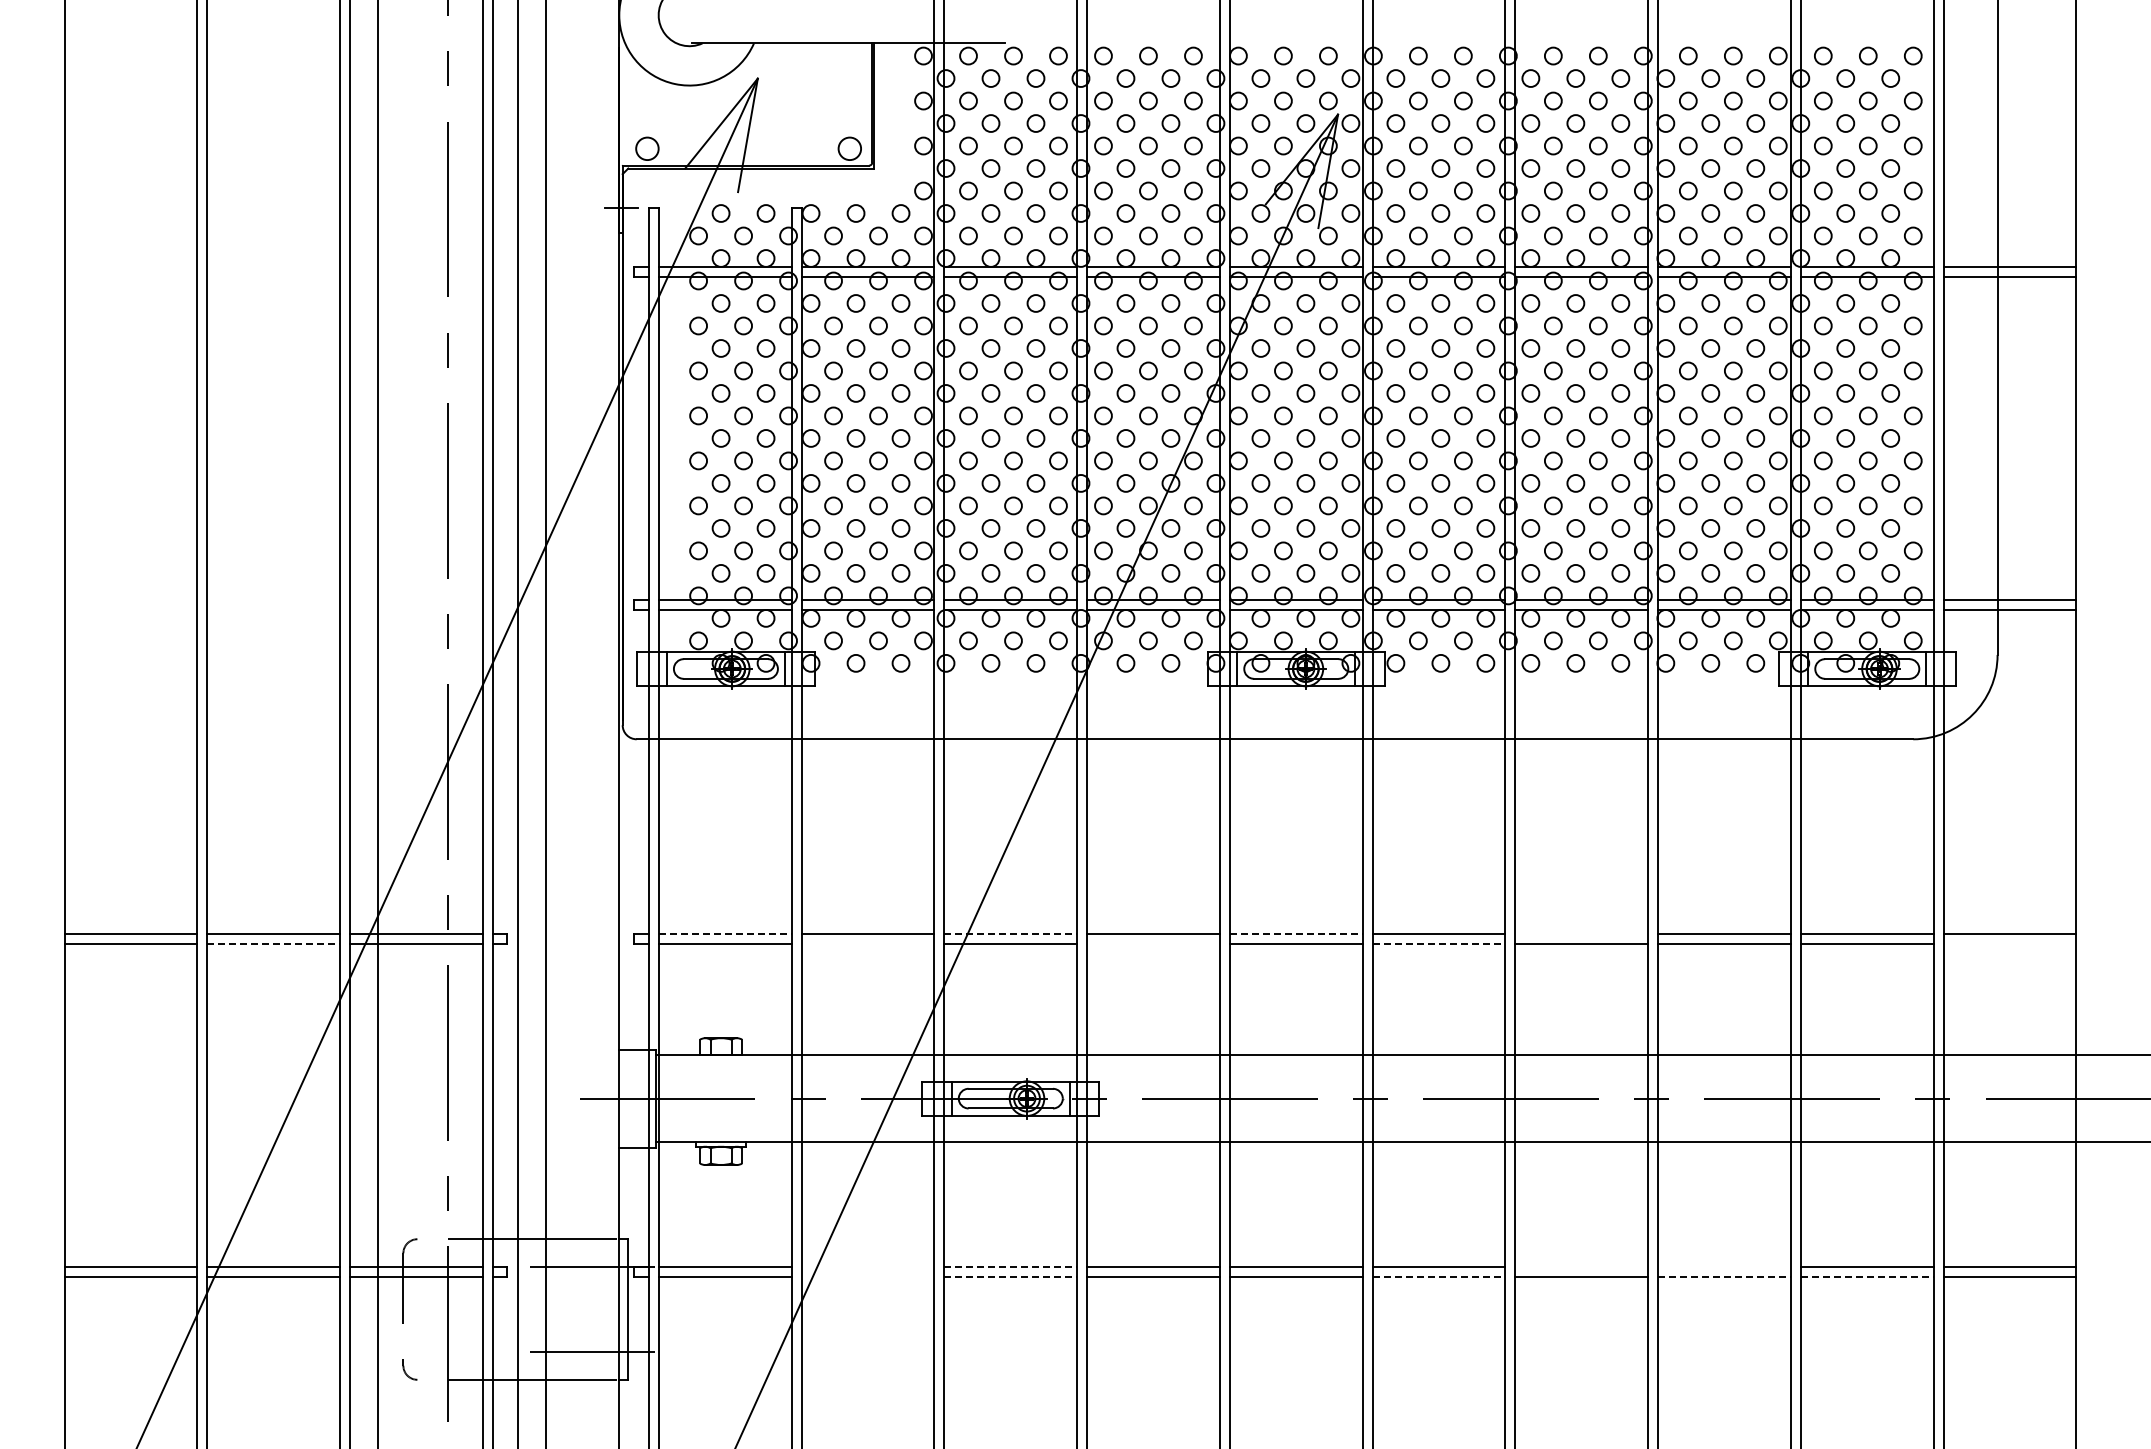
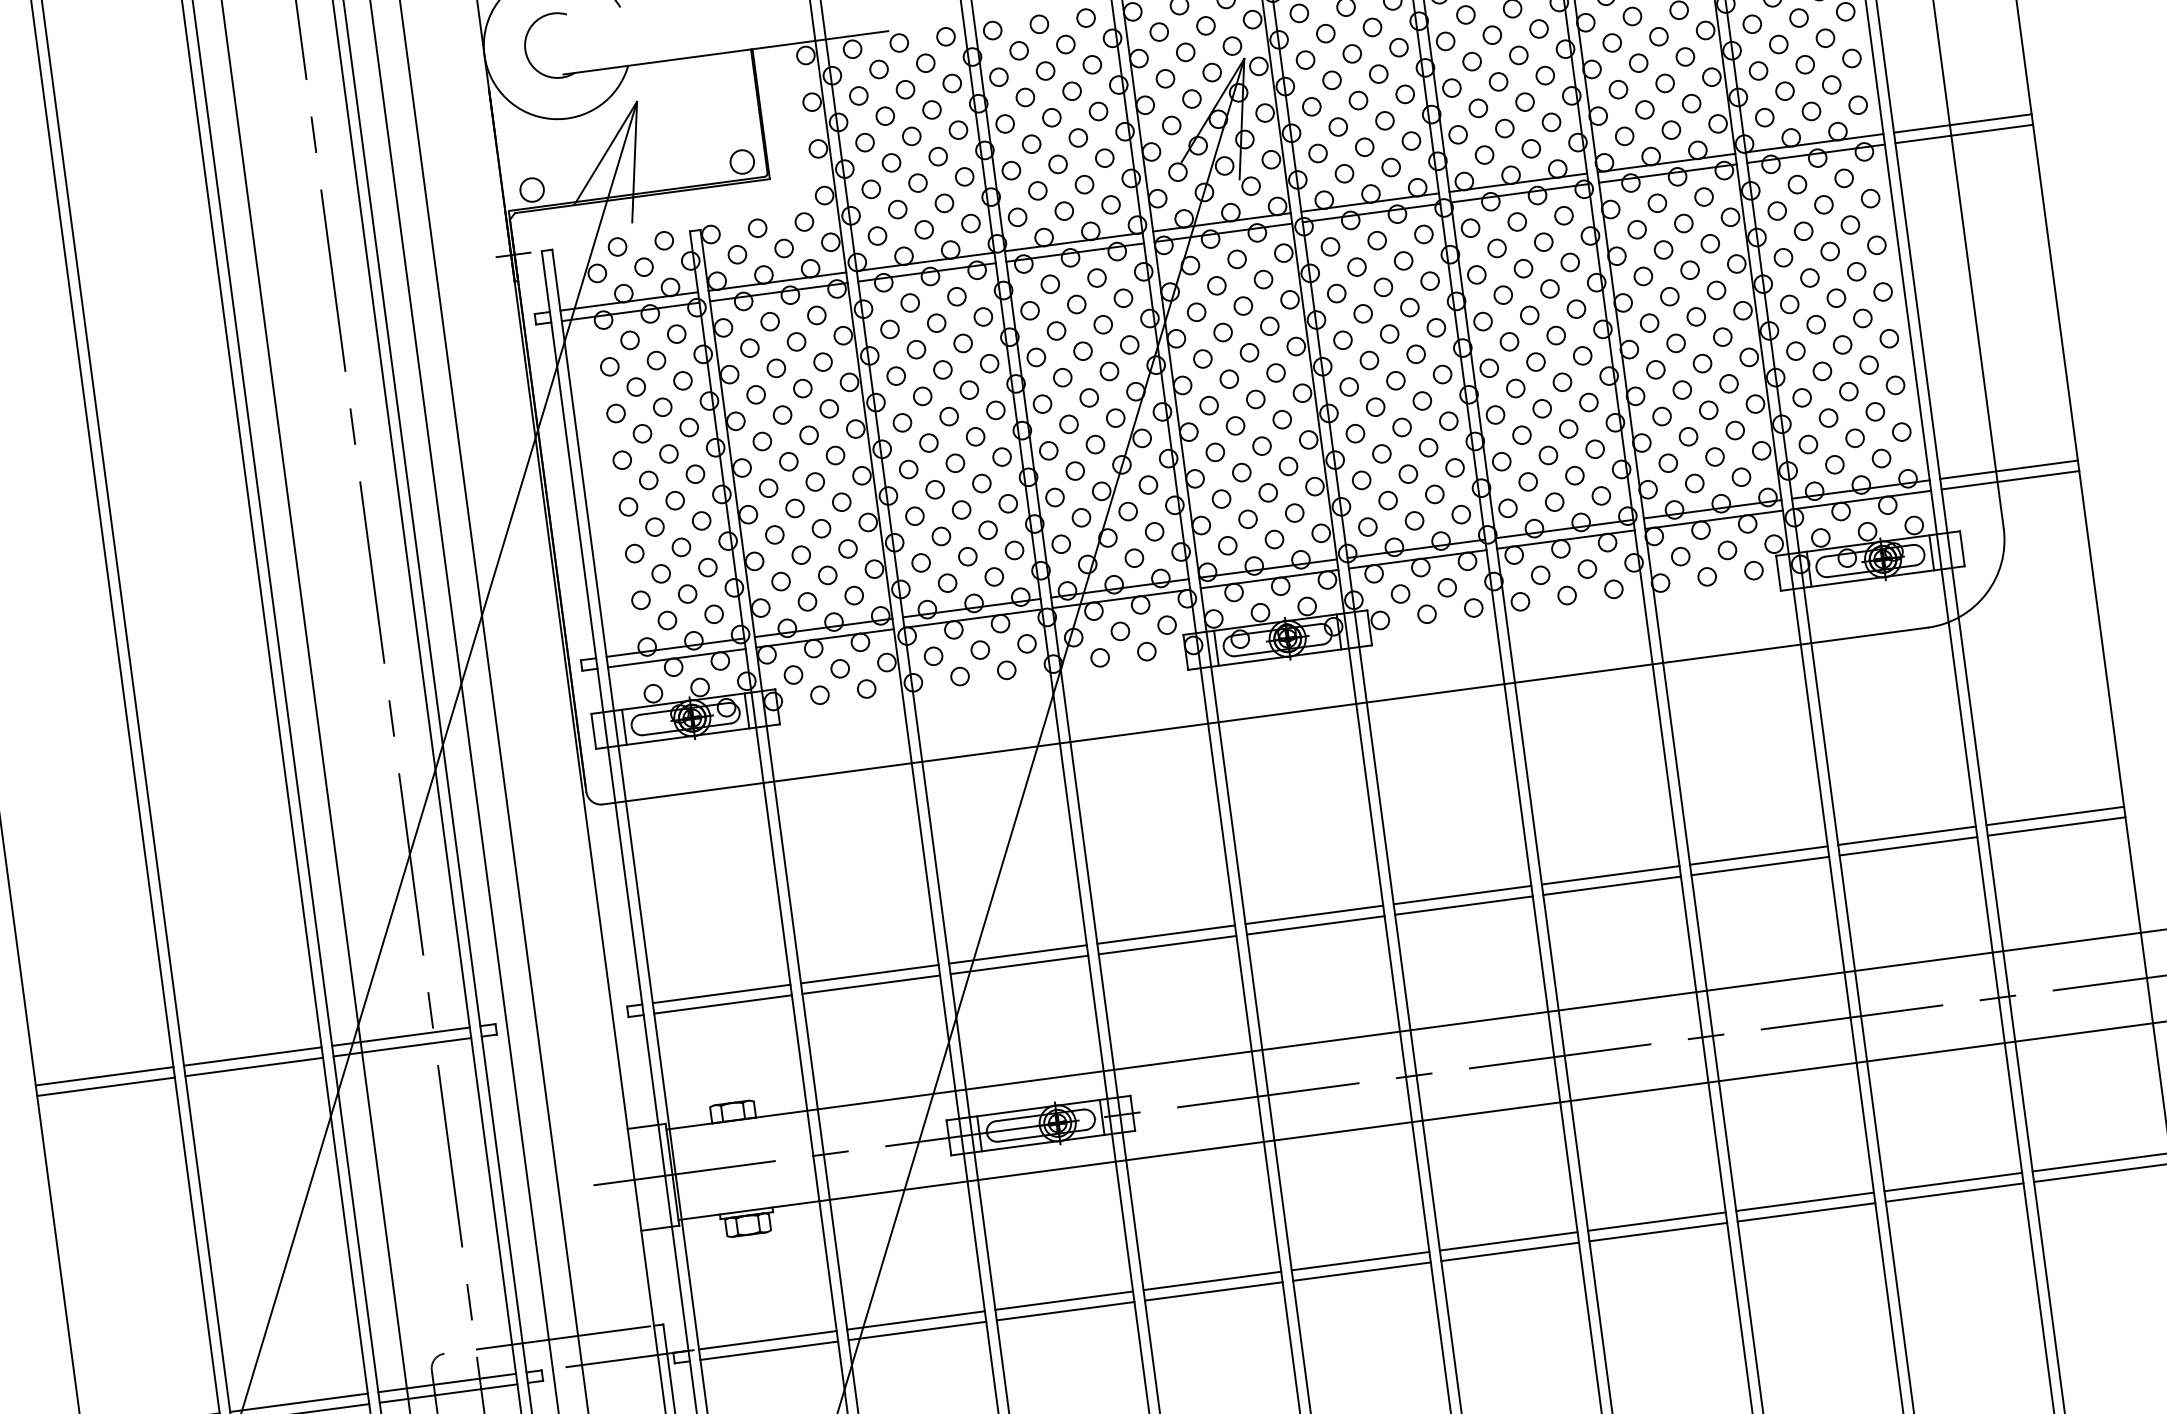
line: (725, 933) -> (721, 993), dashed -> solid
line: (1011, 933) -> (1018, 954), dashed -> solid
line: (1296, 933) -> (1314, 914), dashed -> solid
line: (1581, 933) -> (1610, 875), added
line: (274, 943) -> (255, 1066), dashed -> solid
line: (867, 943) -> (870, 984), added
line: (1153, 943) -> (1167, 944), added
line: (1439, 943) -> (1464, 905), dashed -> solid
line: (2009, 943) -> (2056, 826), added
line: (867, 1267) -> (915, 1320), added
line: (1011, 1267) -> (1065, 1300), dashed -> solid
line: (1581, 1267) -> (1656, 1221), added
line: (1724, 1267) -> (1805, 1202), added
line: (867, 1277) -> (916, 1331), added
line: (1011, 1277) -> (1066, 1311), dashed -> solid
line: (1439, 1277) -> (1510, 1251), dashed -> solid
line: (1725, 1277) -> (1807, 1212), dashed -> solid
line: (1867, 1277) -> (1954, 1192), dashed -> solid

